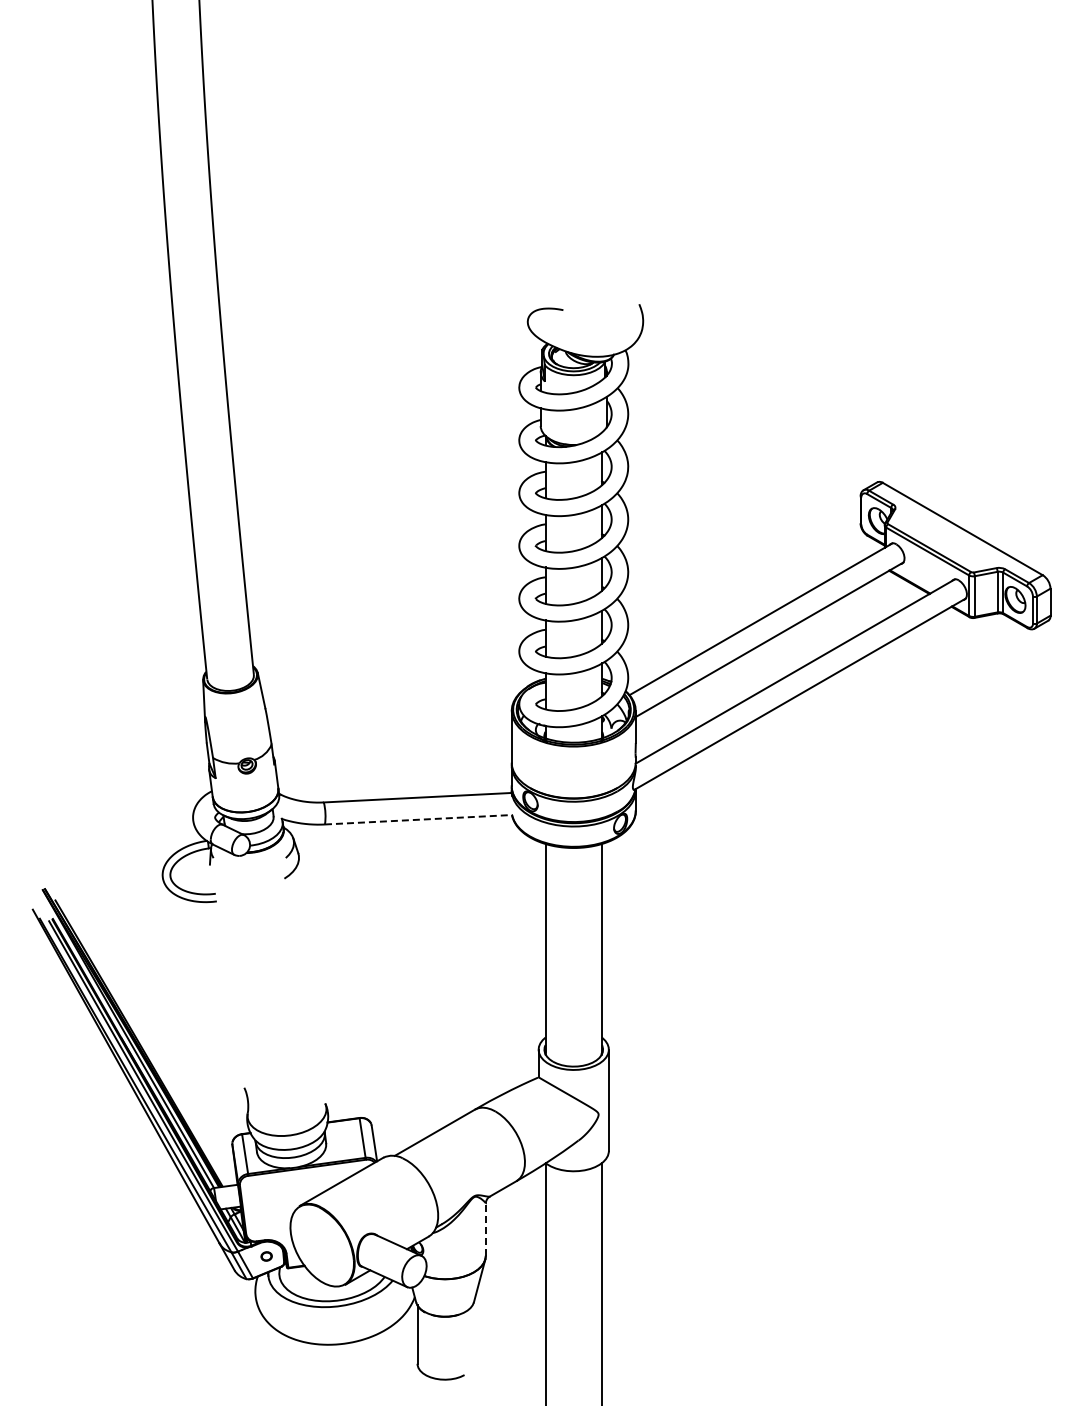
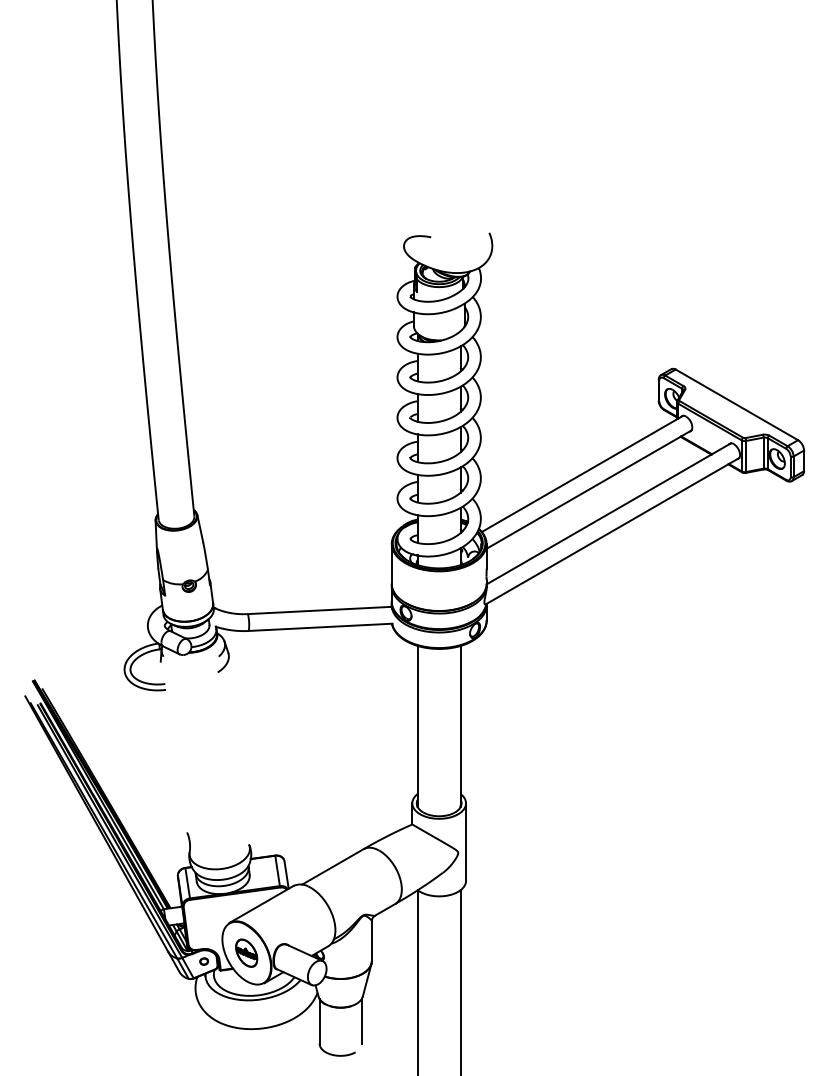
line: (419, 819) -> (321, 627), dashed -> solid
line: (485, 1229) -> (371, 940), dashed -> solid
part: (321, 1245) -> (246, 953), added
line: (472, 1334) -> (361, 1021), added

